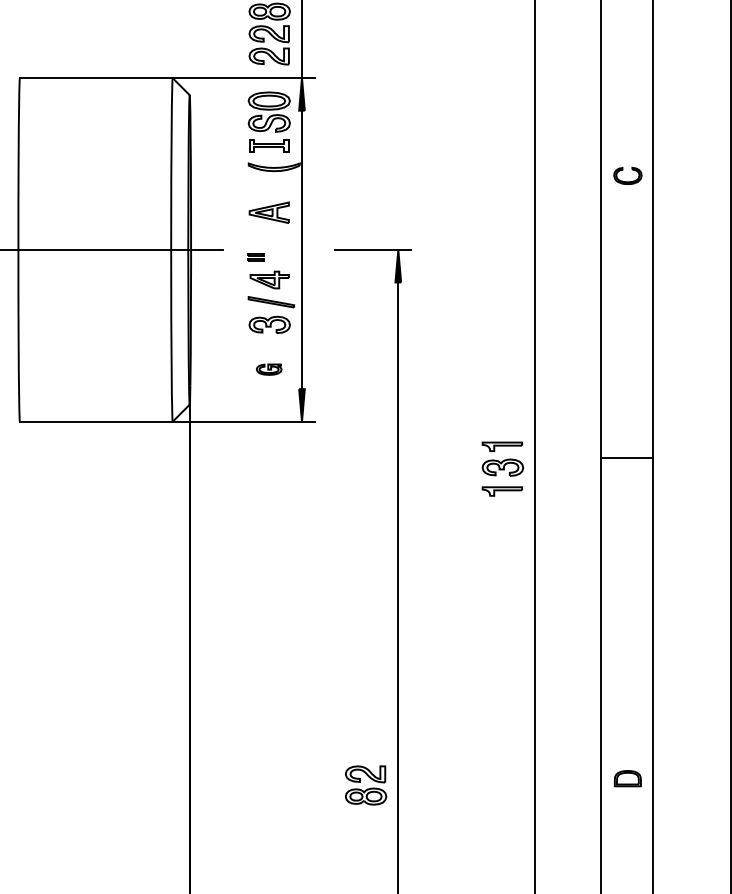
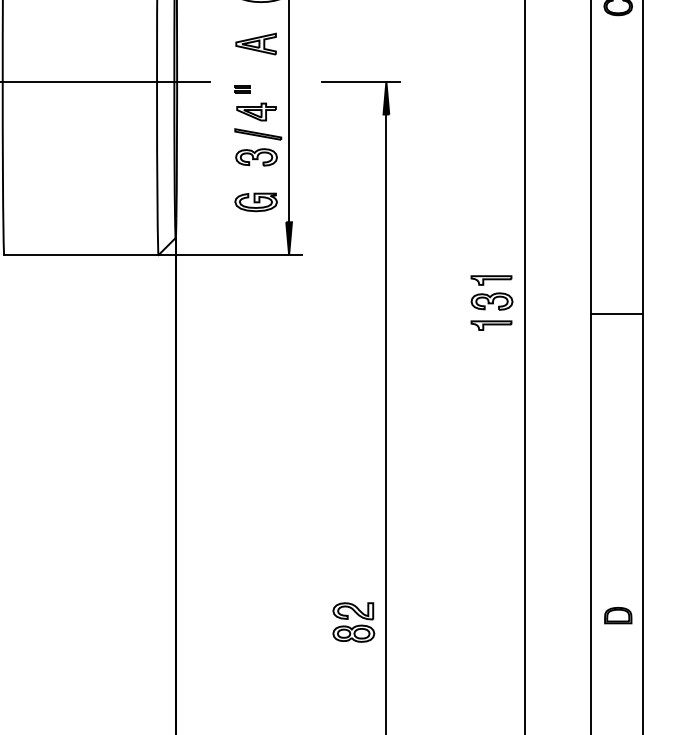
part: (268, 369) -> (255, 202), size x1.67
line: (626, 457) -> (616, 313), moved

